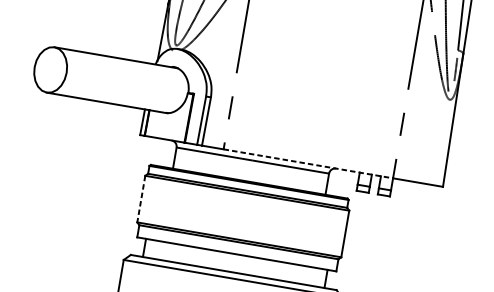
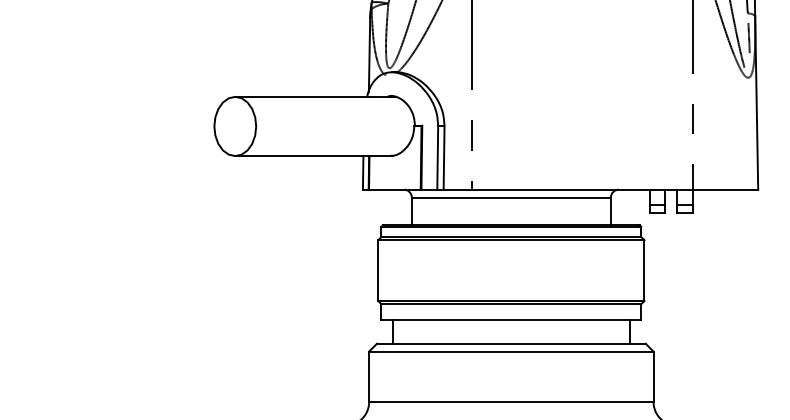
line: (308, 163) -> (582, 189), dashed -> solid
line: (141, 199) -> (378, 271), dashed -> solid

